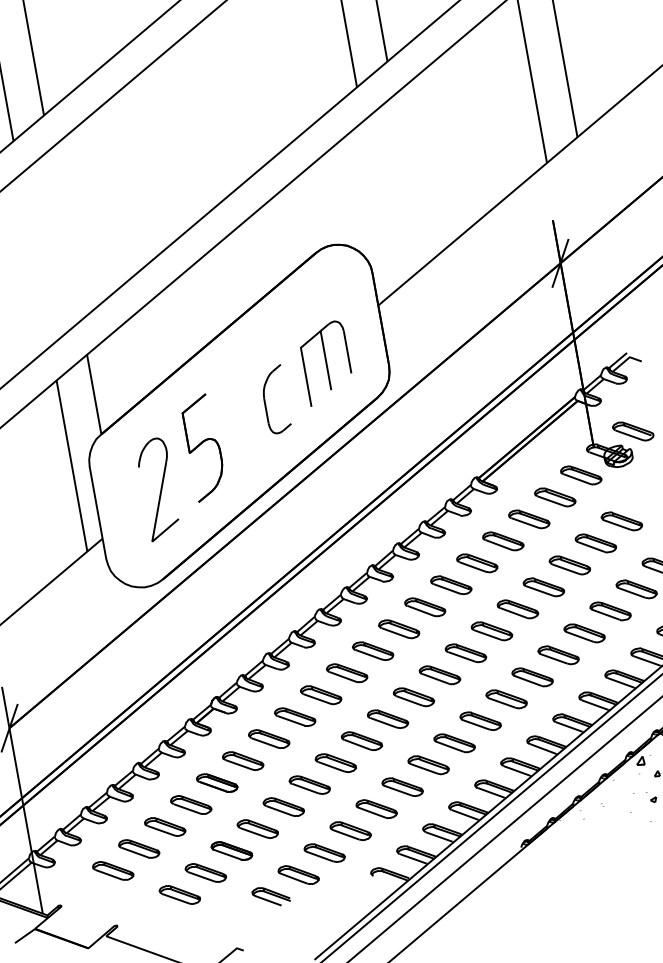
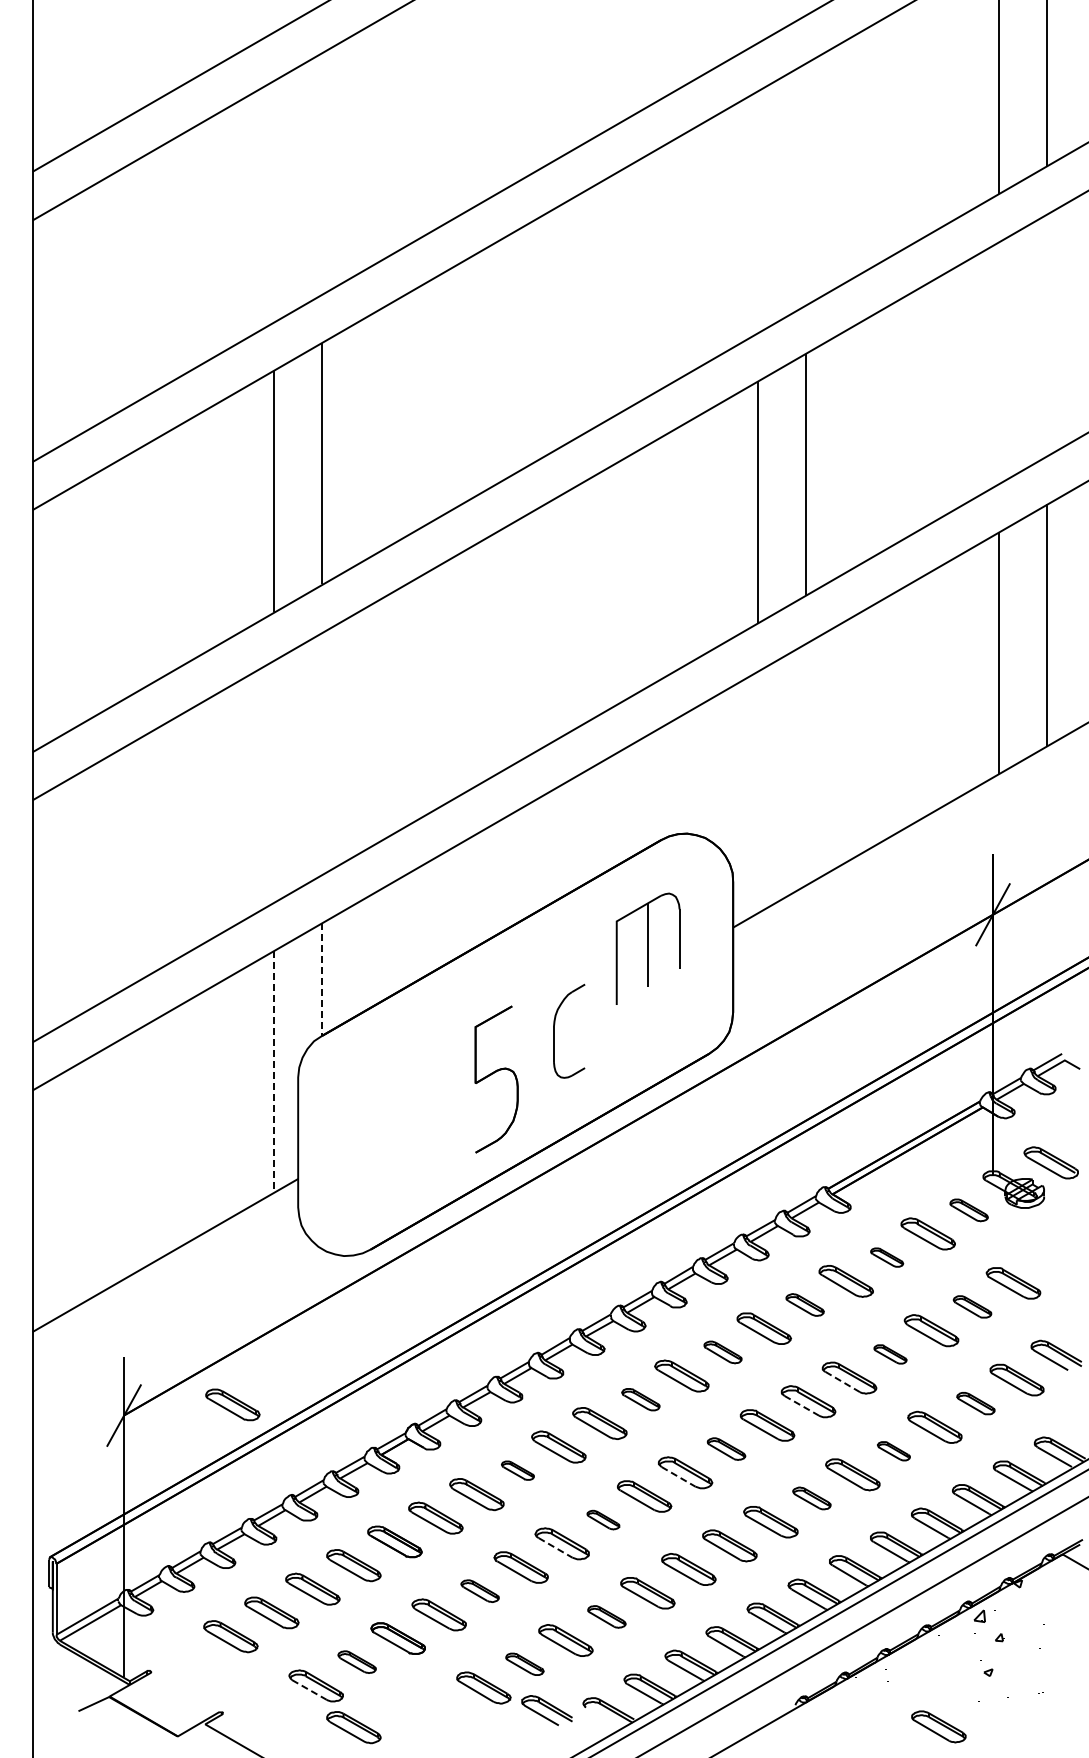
part: (326, 363) -> (647, 948), moved
line: (94, 395) -> (322, 980), solid -> dashed
part: (201, 443) -> (494, 1073), moved
line: (72, 465) -> (274, 1071), solid -> dashed
part: (580, 475) -> (968, 1210), size x0.7
part: (158, 488) -> (386, 1124), removed
part: (528, 519) -> (886, 1257), size x0.6
part: (595, 543) -> (972, 1306), size x0.7
part: (476, 563) -> (804, 1304), size x0.7
part: (543, 587) -> (890, 1354), size x0.6
part: (424, 607) -> (722, 1352), size x0.7
part: (610, 611) -> (975, 1403), size x0.7
line: (513, 613) -> (842, 1382), solid -> dashed
line: (487, 634) -> (801, 1405), solid -> dashed
part: (372, 651) -> (640, 1399), size x0.7
part: (558, 655) -> (893, 1451), size x0.6
part: (439, 674) -> (726, 1448), size x0.7
part: (506, 699) -> (811, 1498), size x0.7
line: (409, 700) -> (678, 1476), solid -> dashed
part: (84, 706) -> (232, 1404), added
part: (294, 716) -> (517, 1470), size x0.6
part: (361, 740) -> (603, 1519), size x0.6
line: (331, 766) -> (555, 1547), solid -> dashed
part: (283, 806) -> (479, 1590), size x0.7
part: (376, 808) -> (606, 1616), size x0.7
part: (625, 844) -> (938, 1726), added
part: (324, 853) -> (524, 1664), size x0.7
part: (205, 872) -> (356, 1661), size x0.7
part: (270, 896) -> (546, 1710), moved
line: (175, 898) -> (309, 1689), solid -> dashed
part: (211, 919) -> (353, 1727), added

